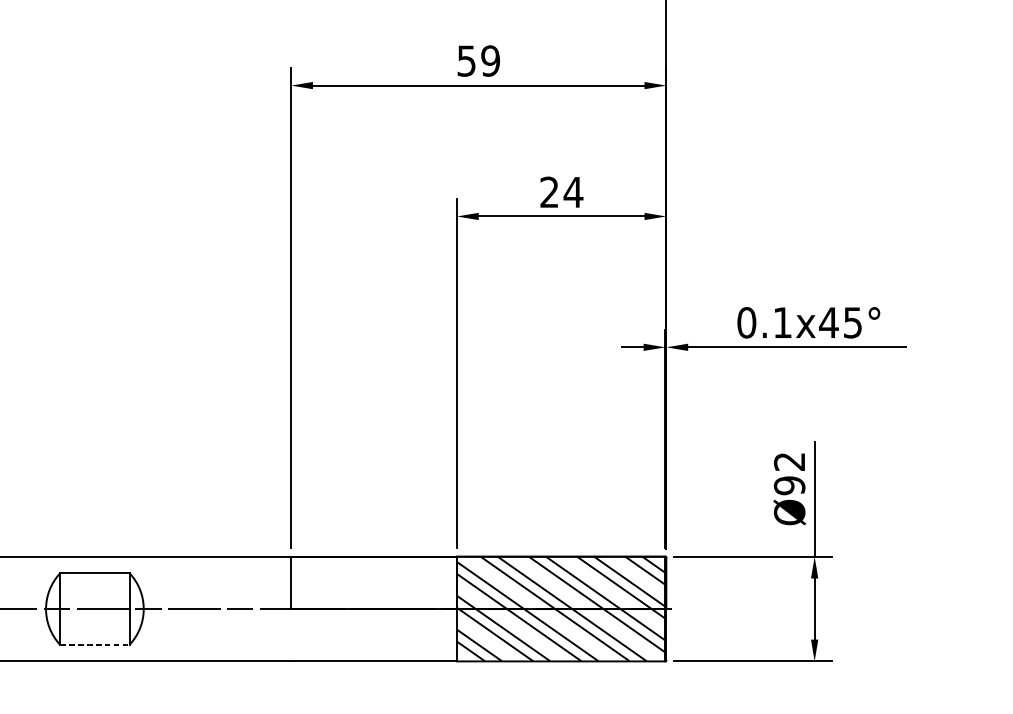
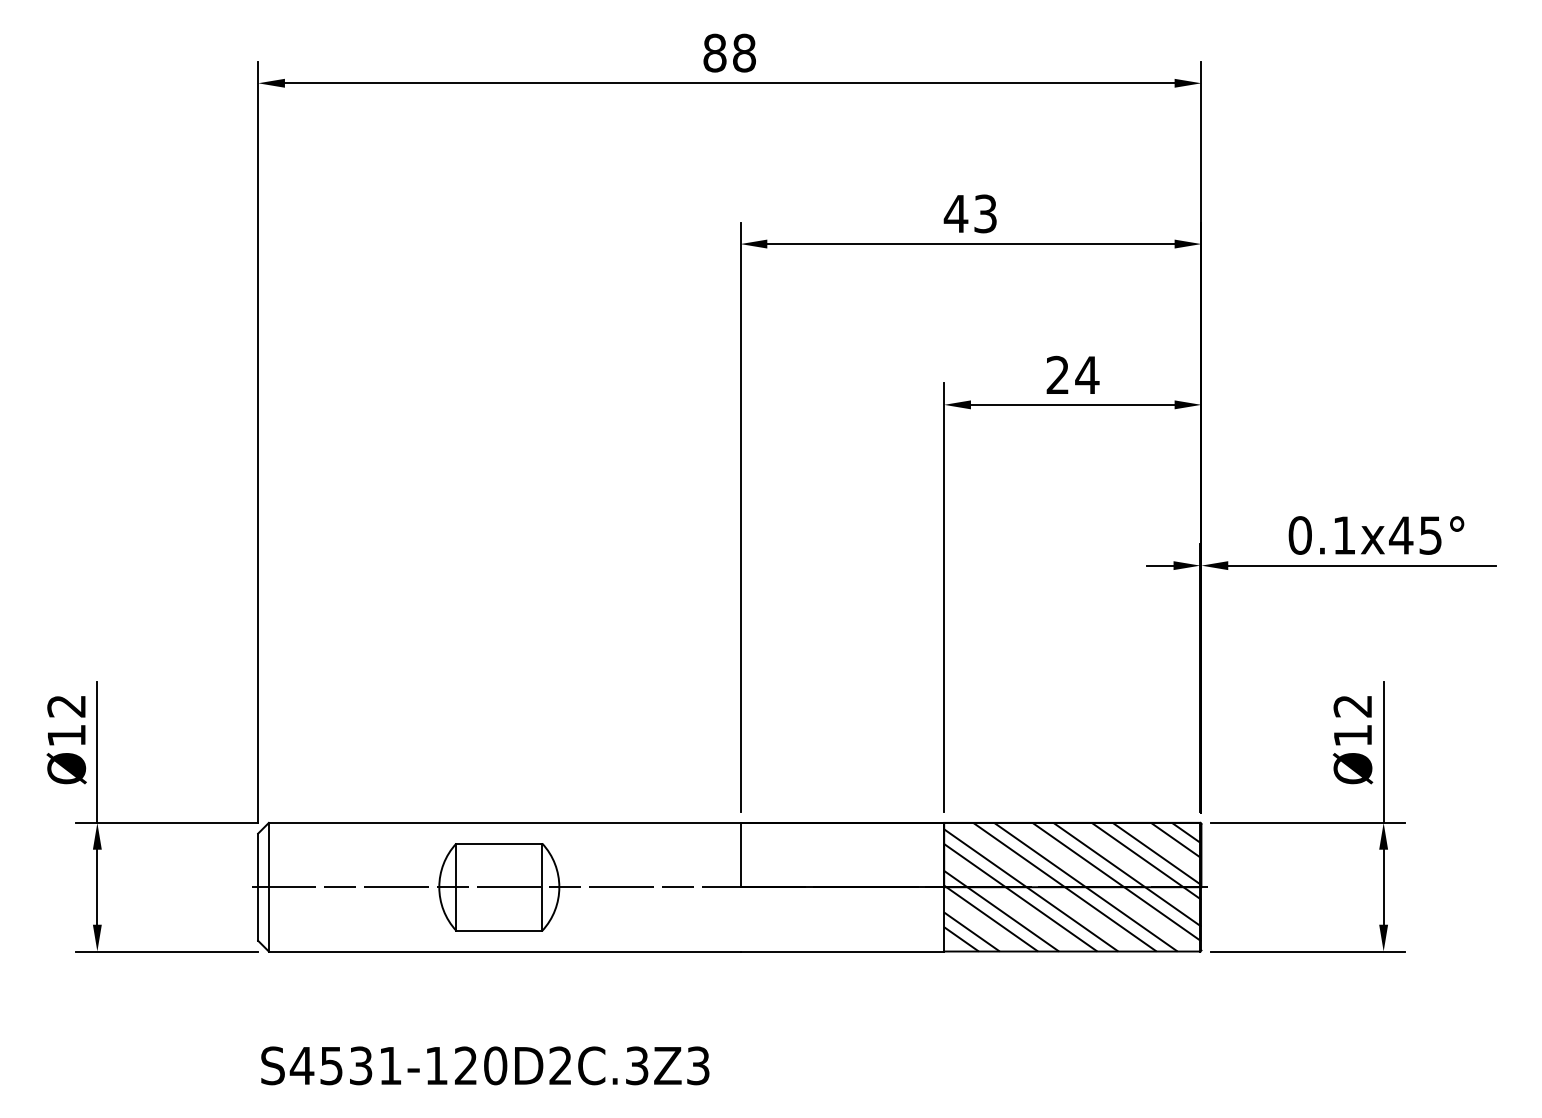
text: (478, 60) -> (970, 213), 59 -> 43
text: (789, 485) -> (1352, 735), Ø92 -> Ø12
line: (95, 644) -> (499, 930), dashed -> solid

